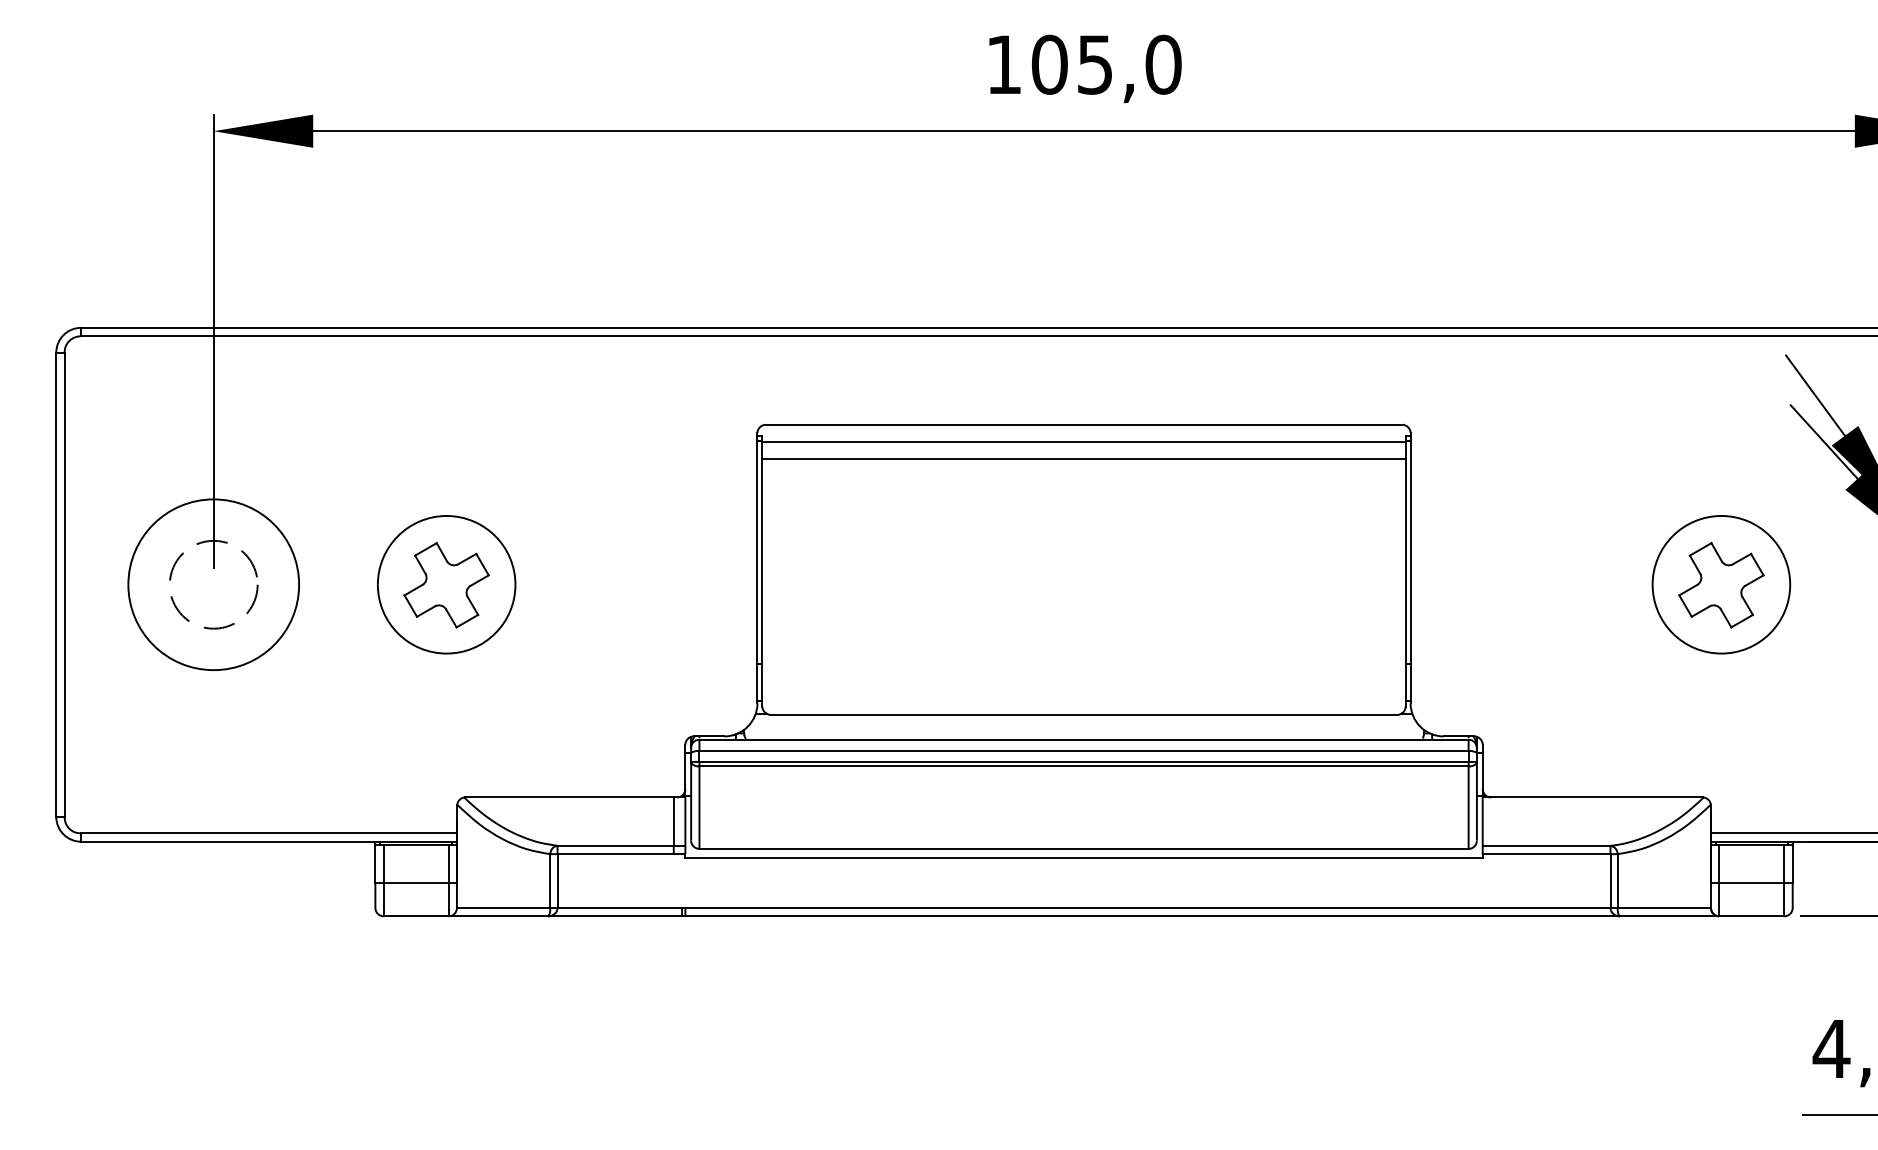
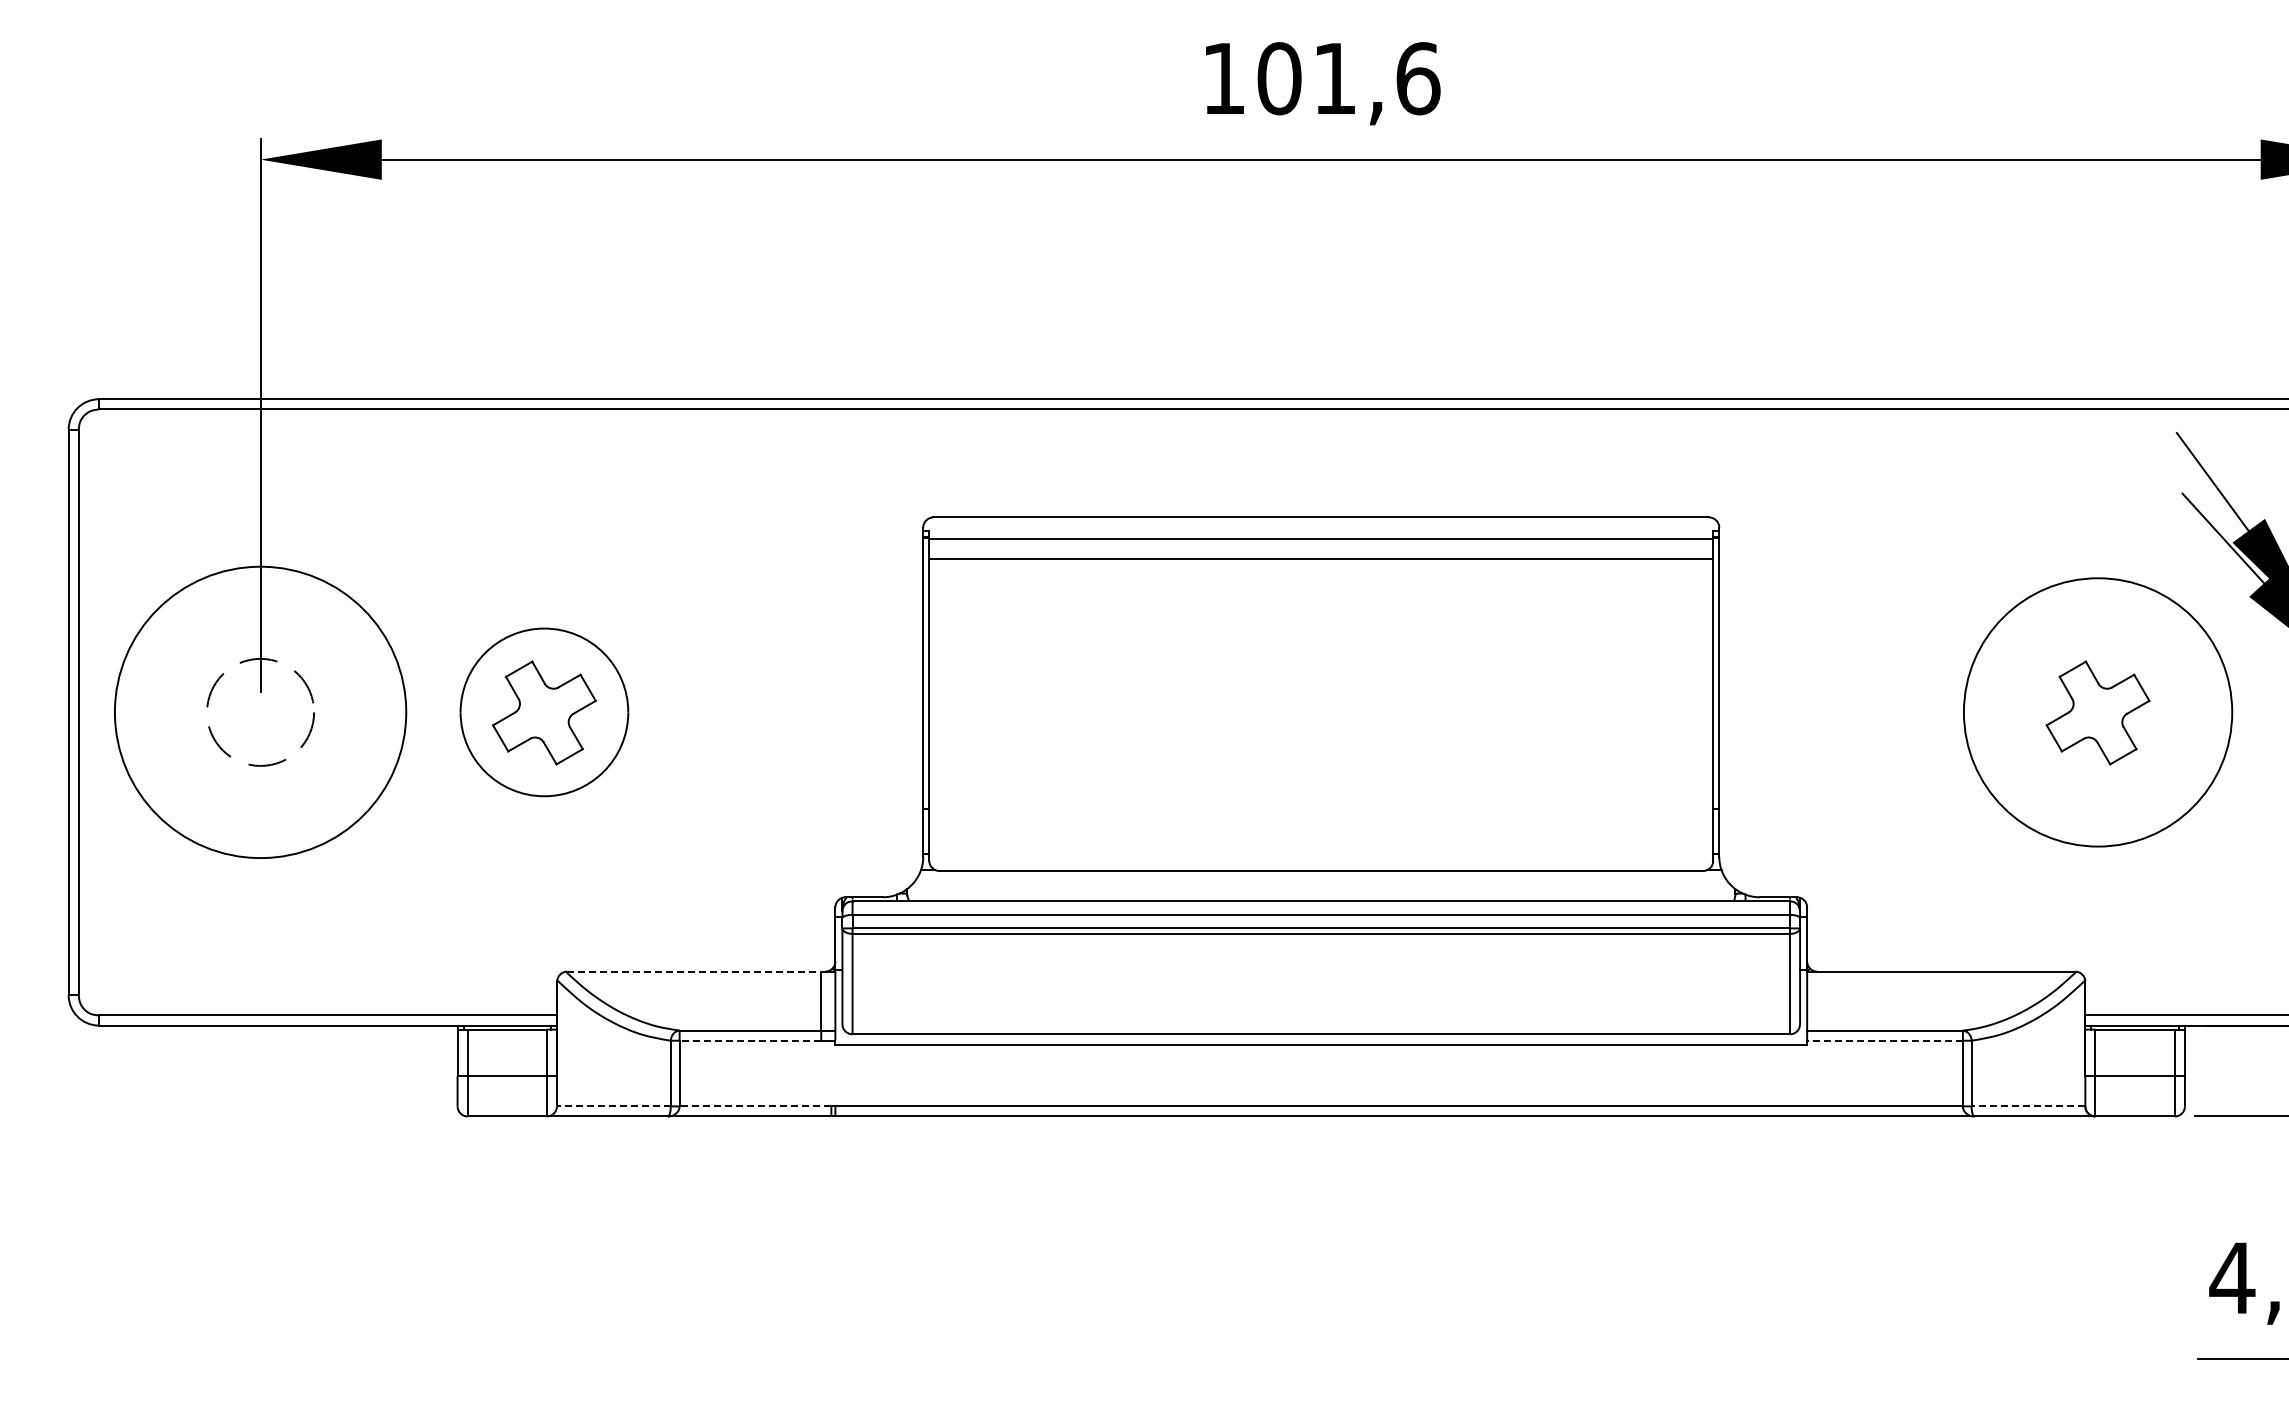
text: (1130, 64) -> (1377, 78), 105,0 -> 101,6
circle: (213, 584) -> (260, 712), size x1.4
circle: (1720, 584) -> (2097, 712), size x1.6
line: (571, 797) -> (696, 971), solid -> dashed
line: (615, 853) -> (750, 1040), solid -> dashed
line: (1546, 853) -> (1885, 1040), solid -> dashed
line: (503, 908) -> (613, 1106), solid -> dashed
line: (619, 908) -> (755, 1106), solid -> dashed
line: (1664, 908) -> (2028, 1106), solid -> dashed

